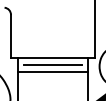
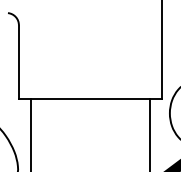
line: (52, 64) -> (89, 109), removed
line: (53, 71) -> (91, 121), removed

